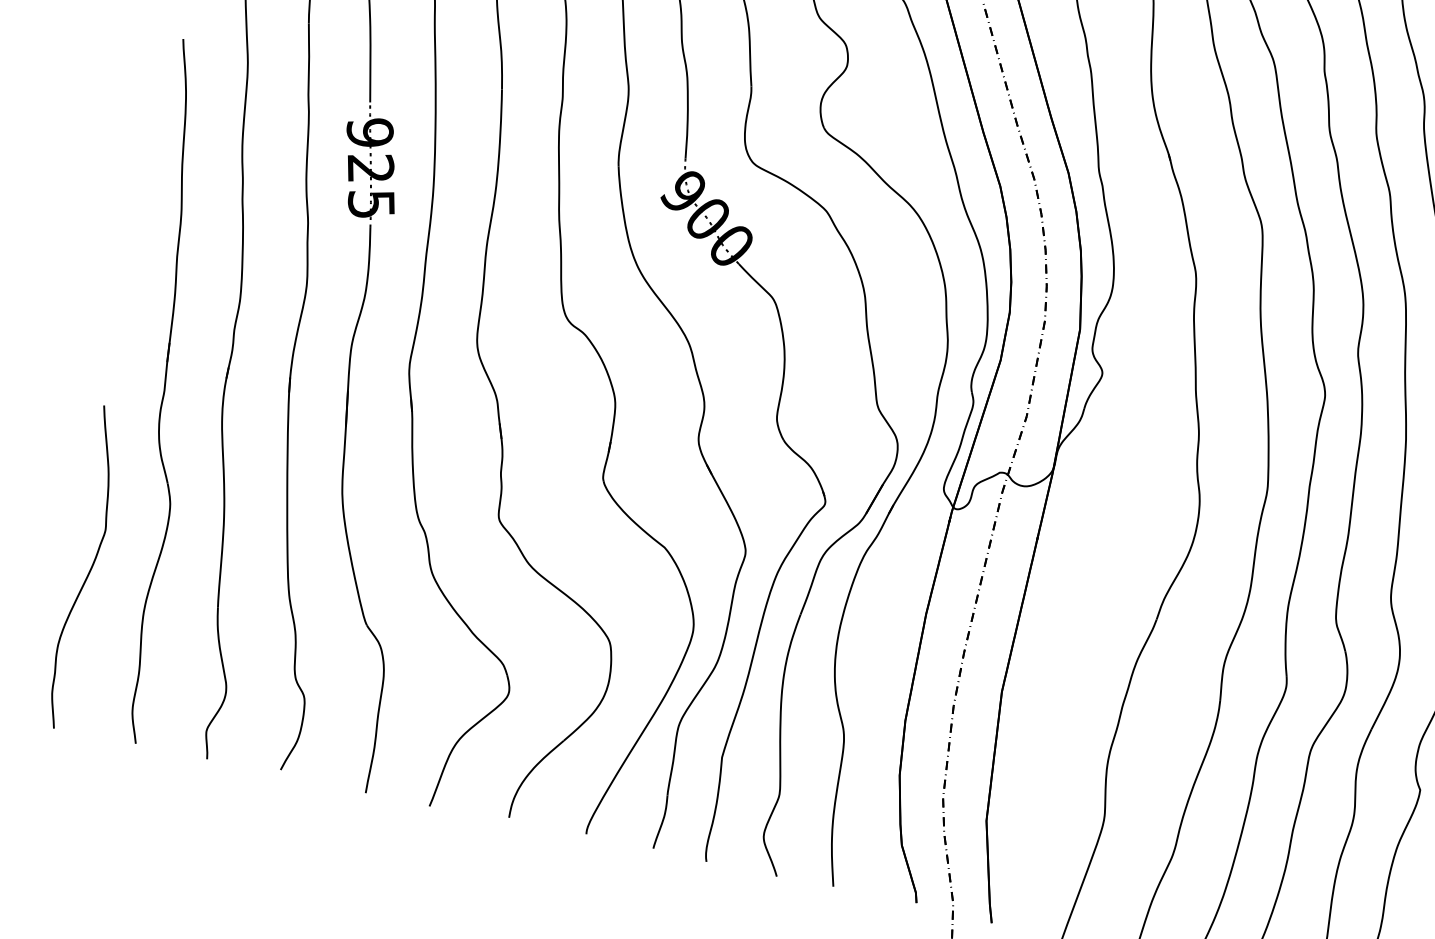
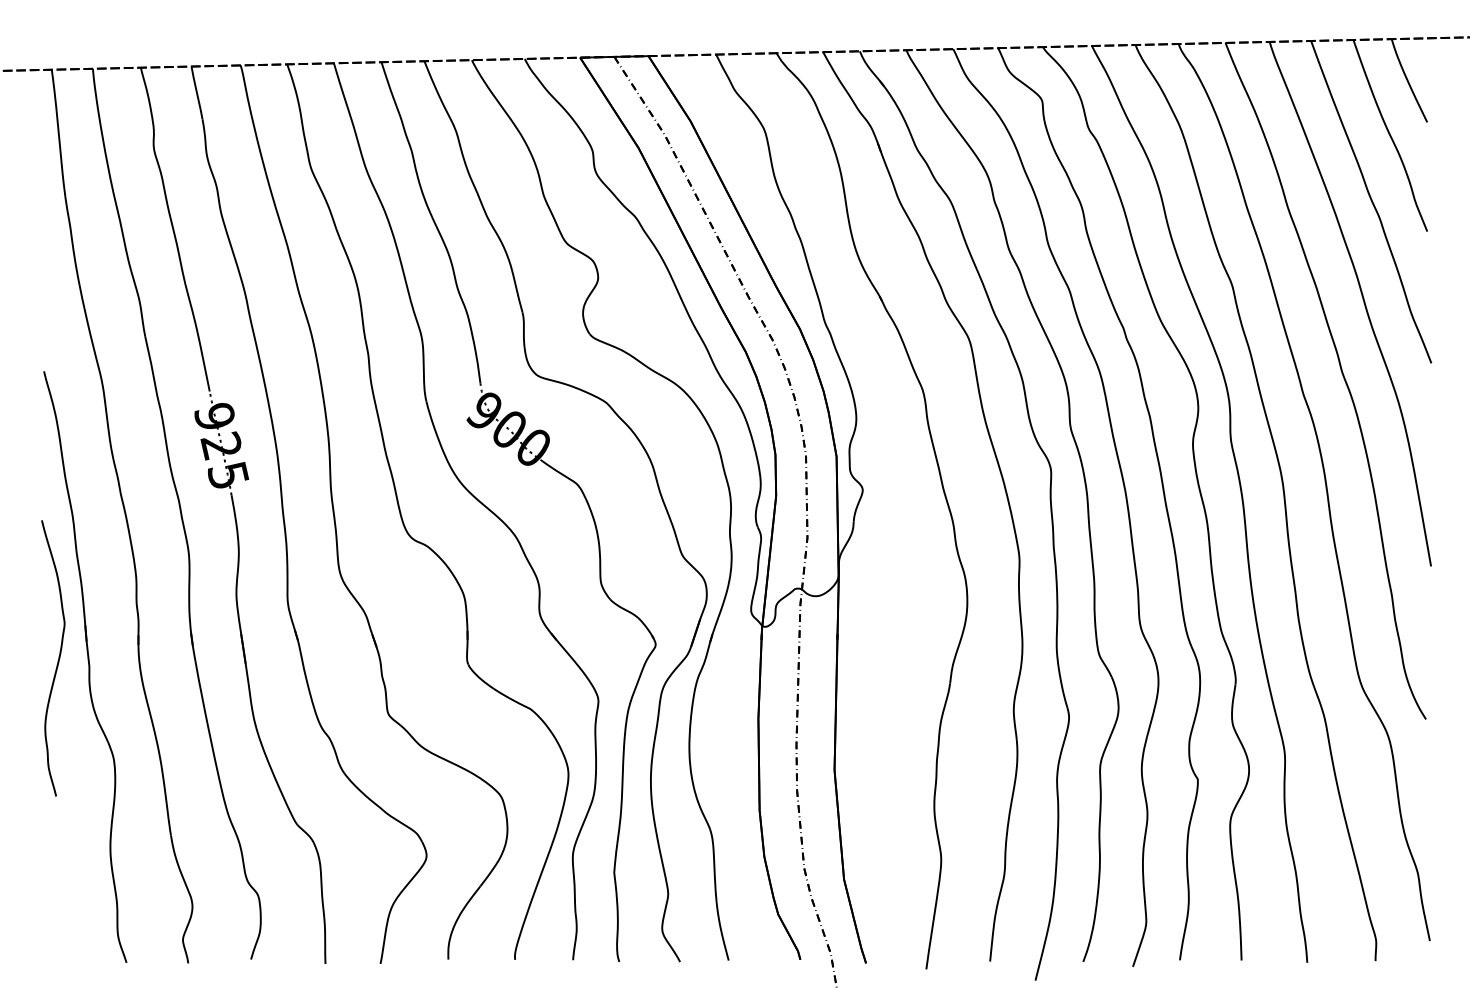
curve: (88, 571) -> (57, 660), moved

